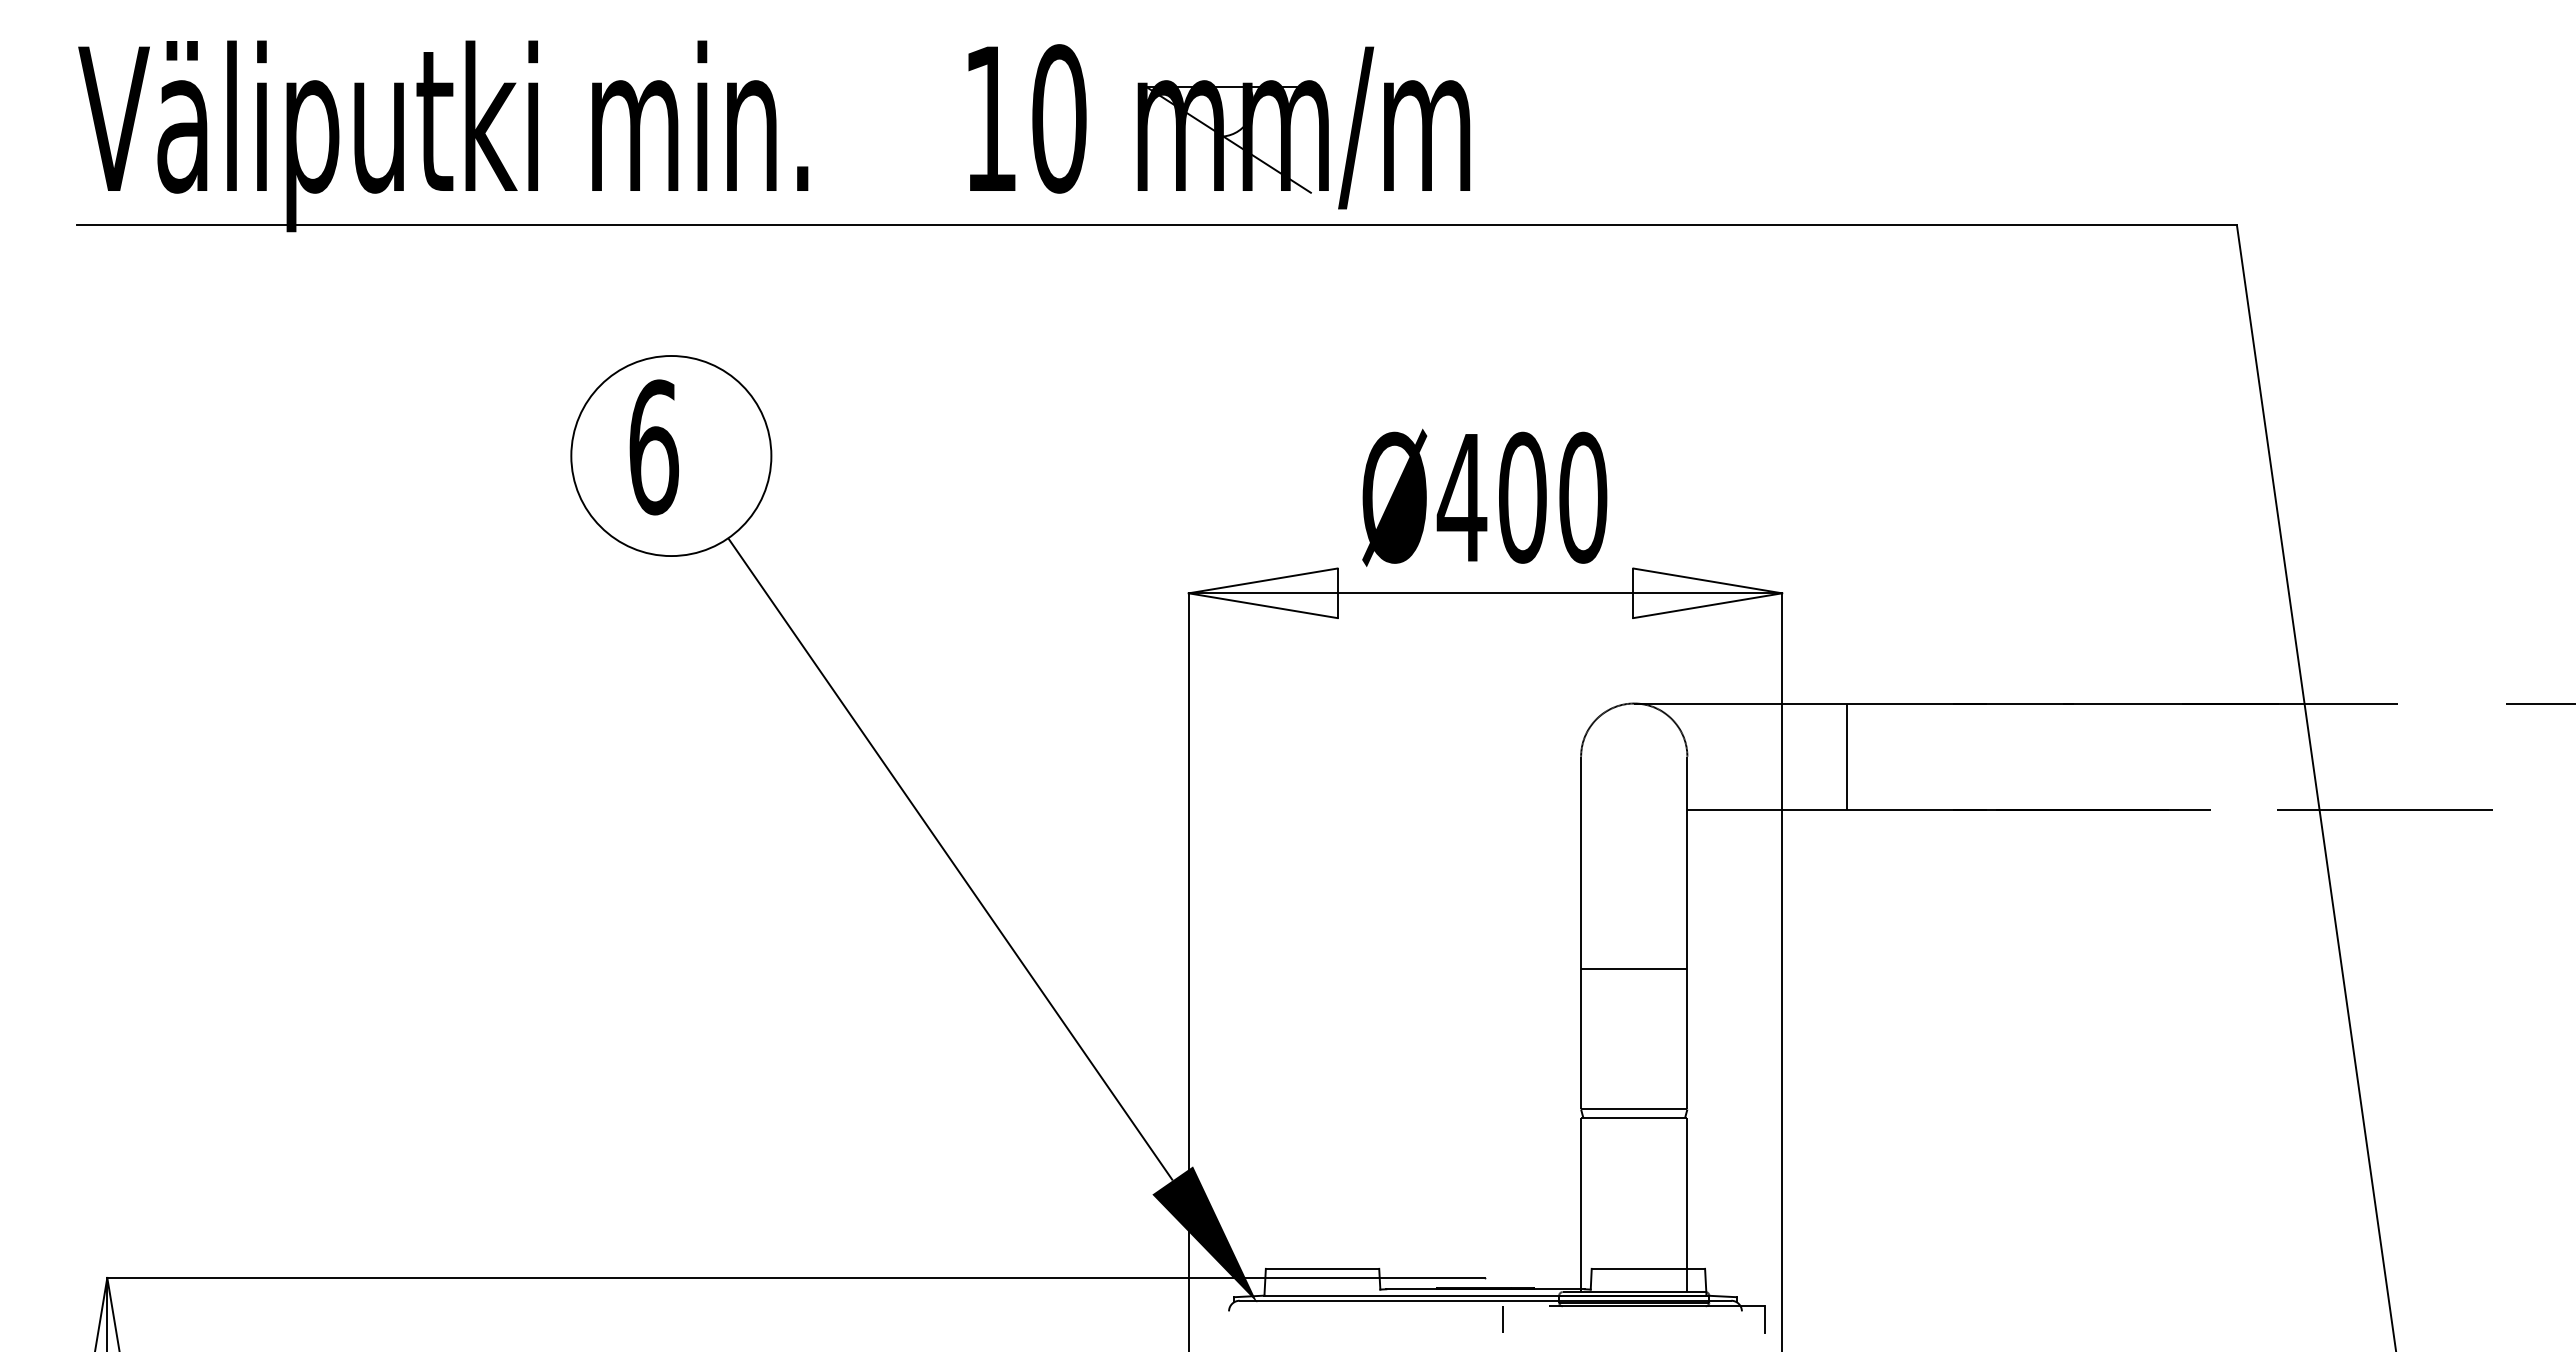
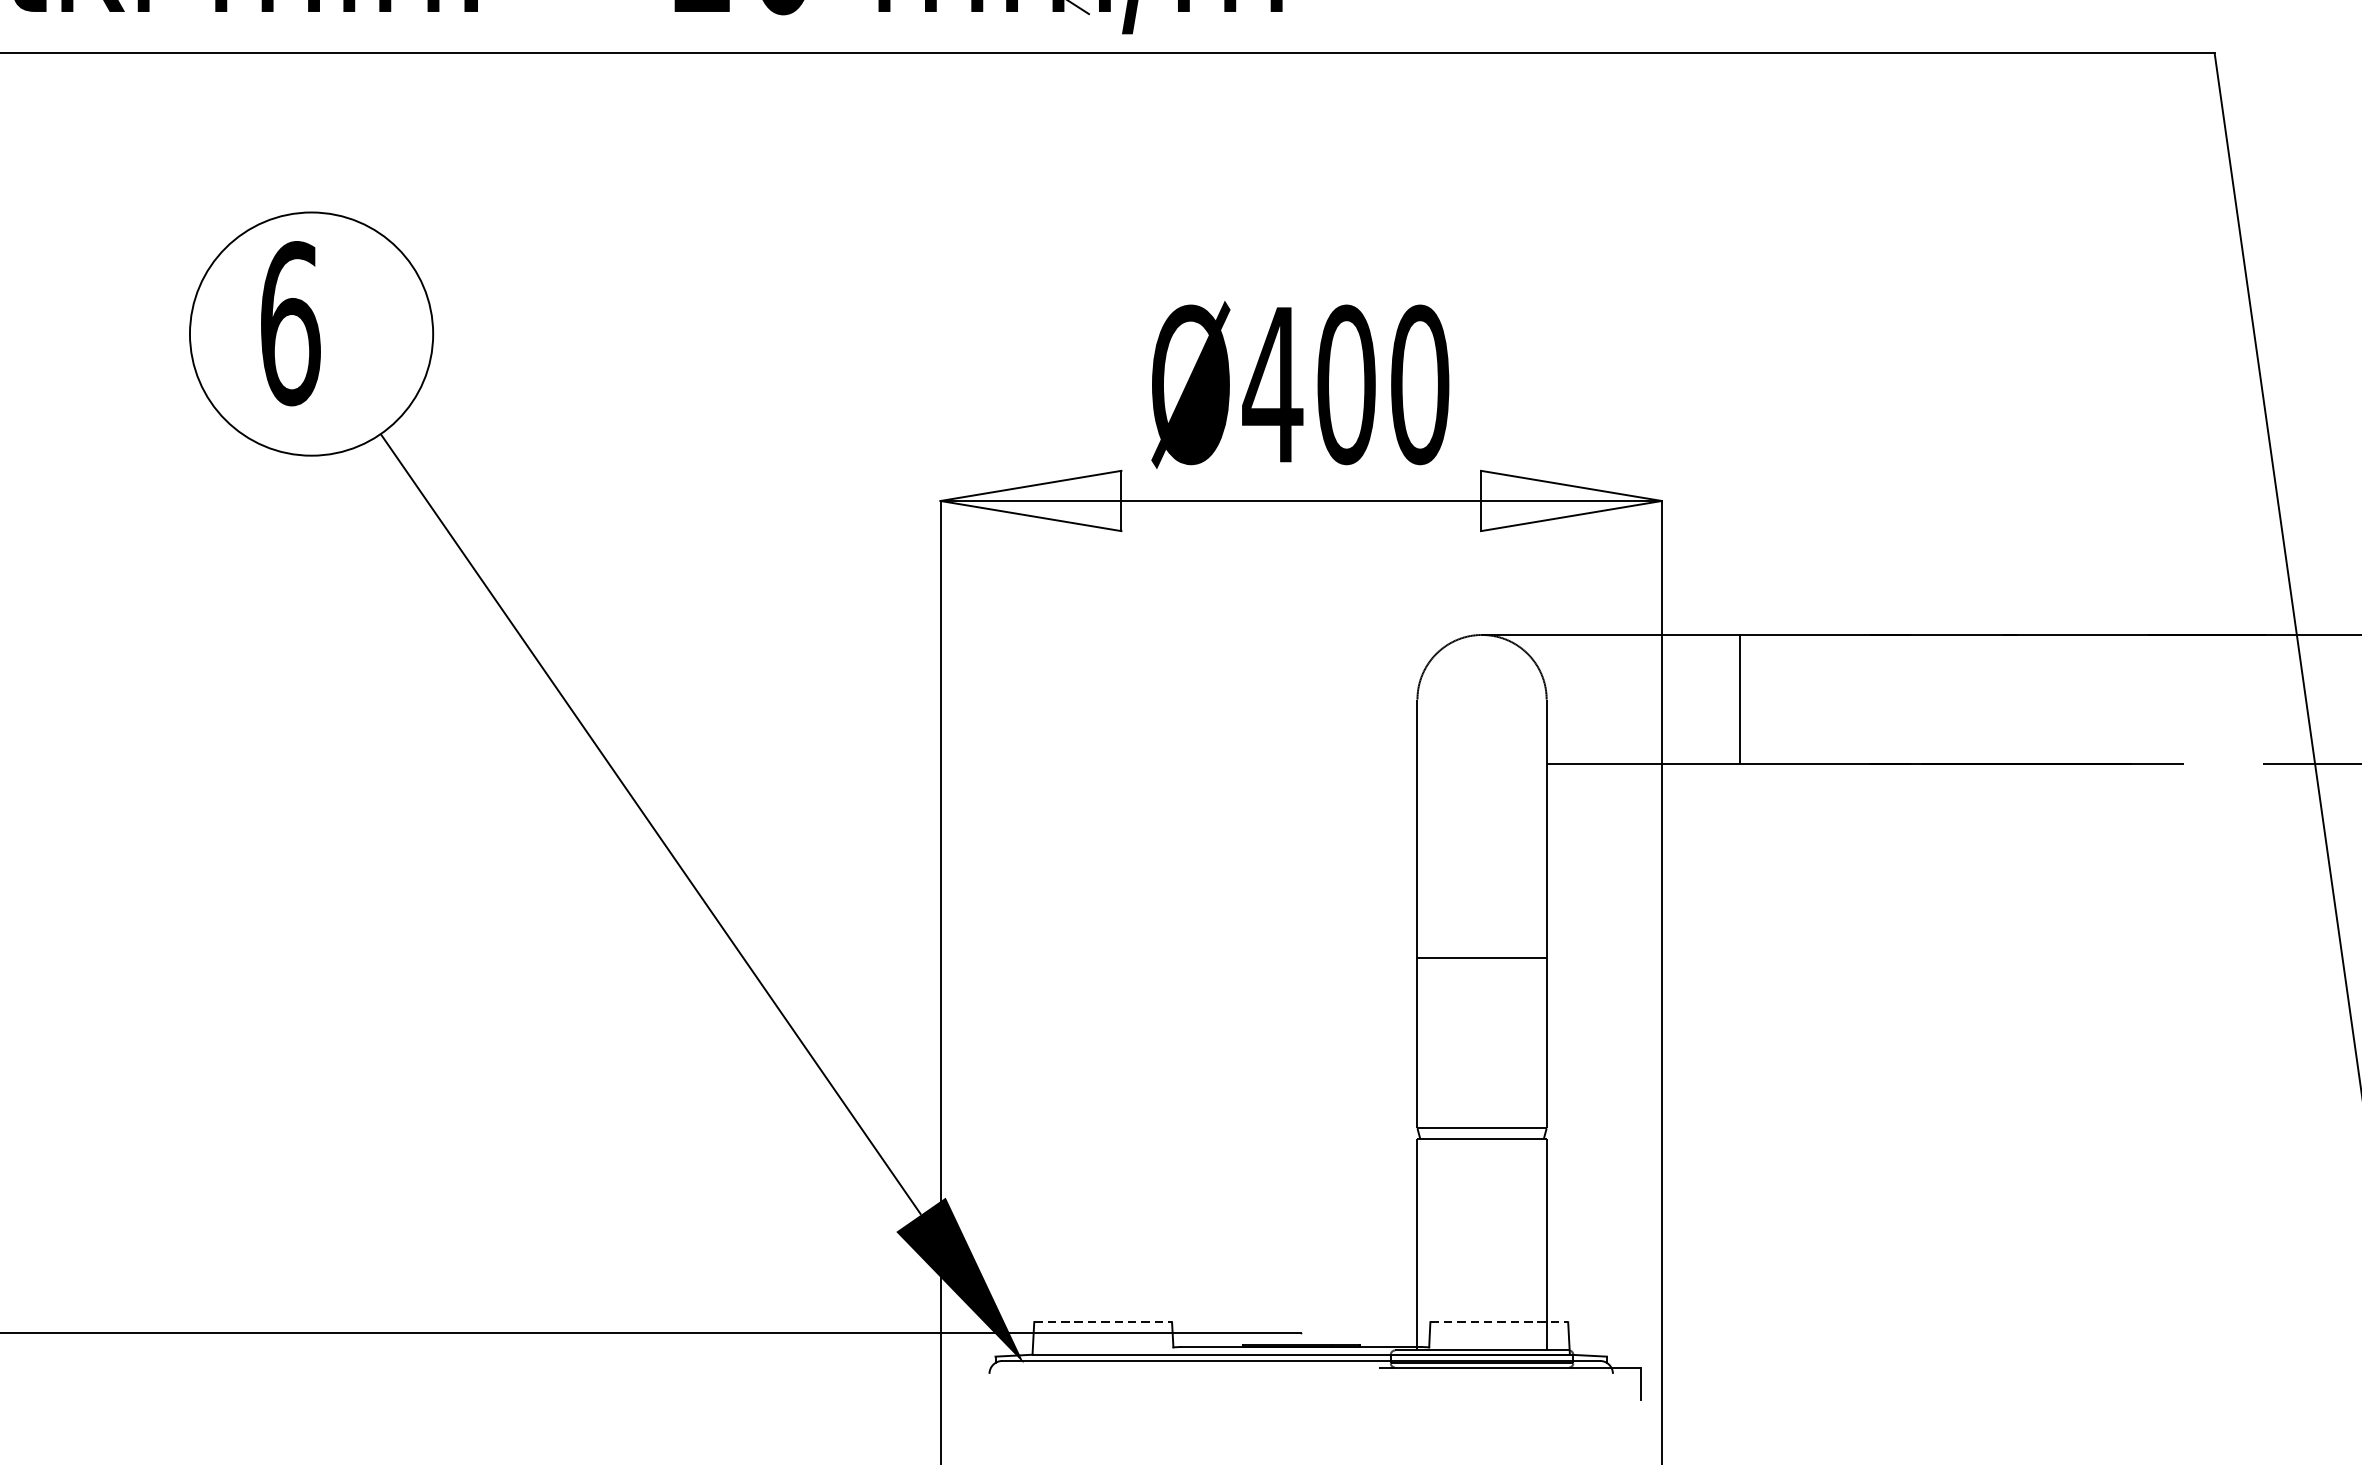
line: (1322, 1268) -> (1103, 1321), solid -> dashed
line: (1648, 1268) -> (1499, 1321), solid -> dashed
line: (1503, 1319) -> (1323, 1383), removed

